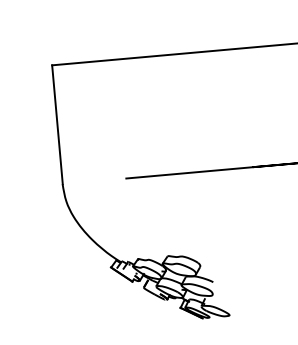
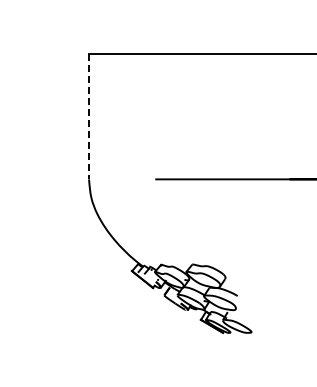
line: (57, 124) -> (89, 116), solid -> dashed

